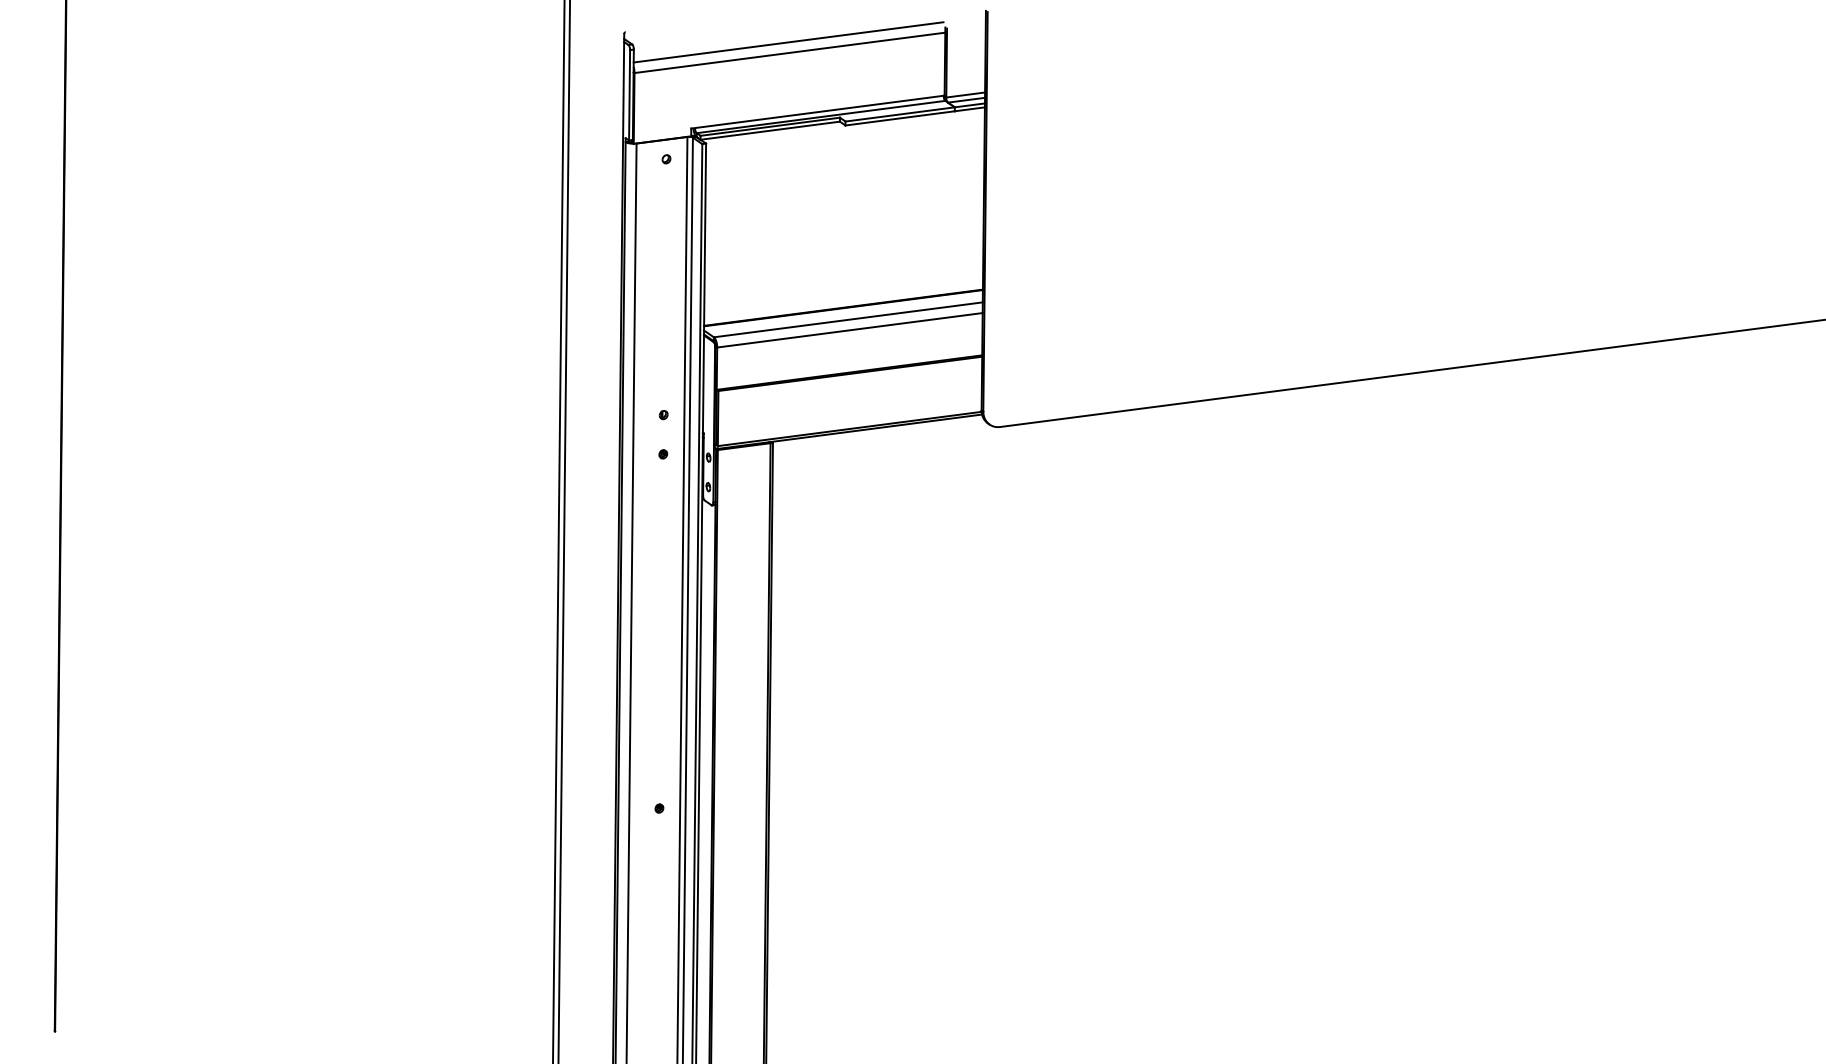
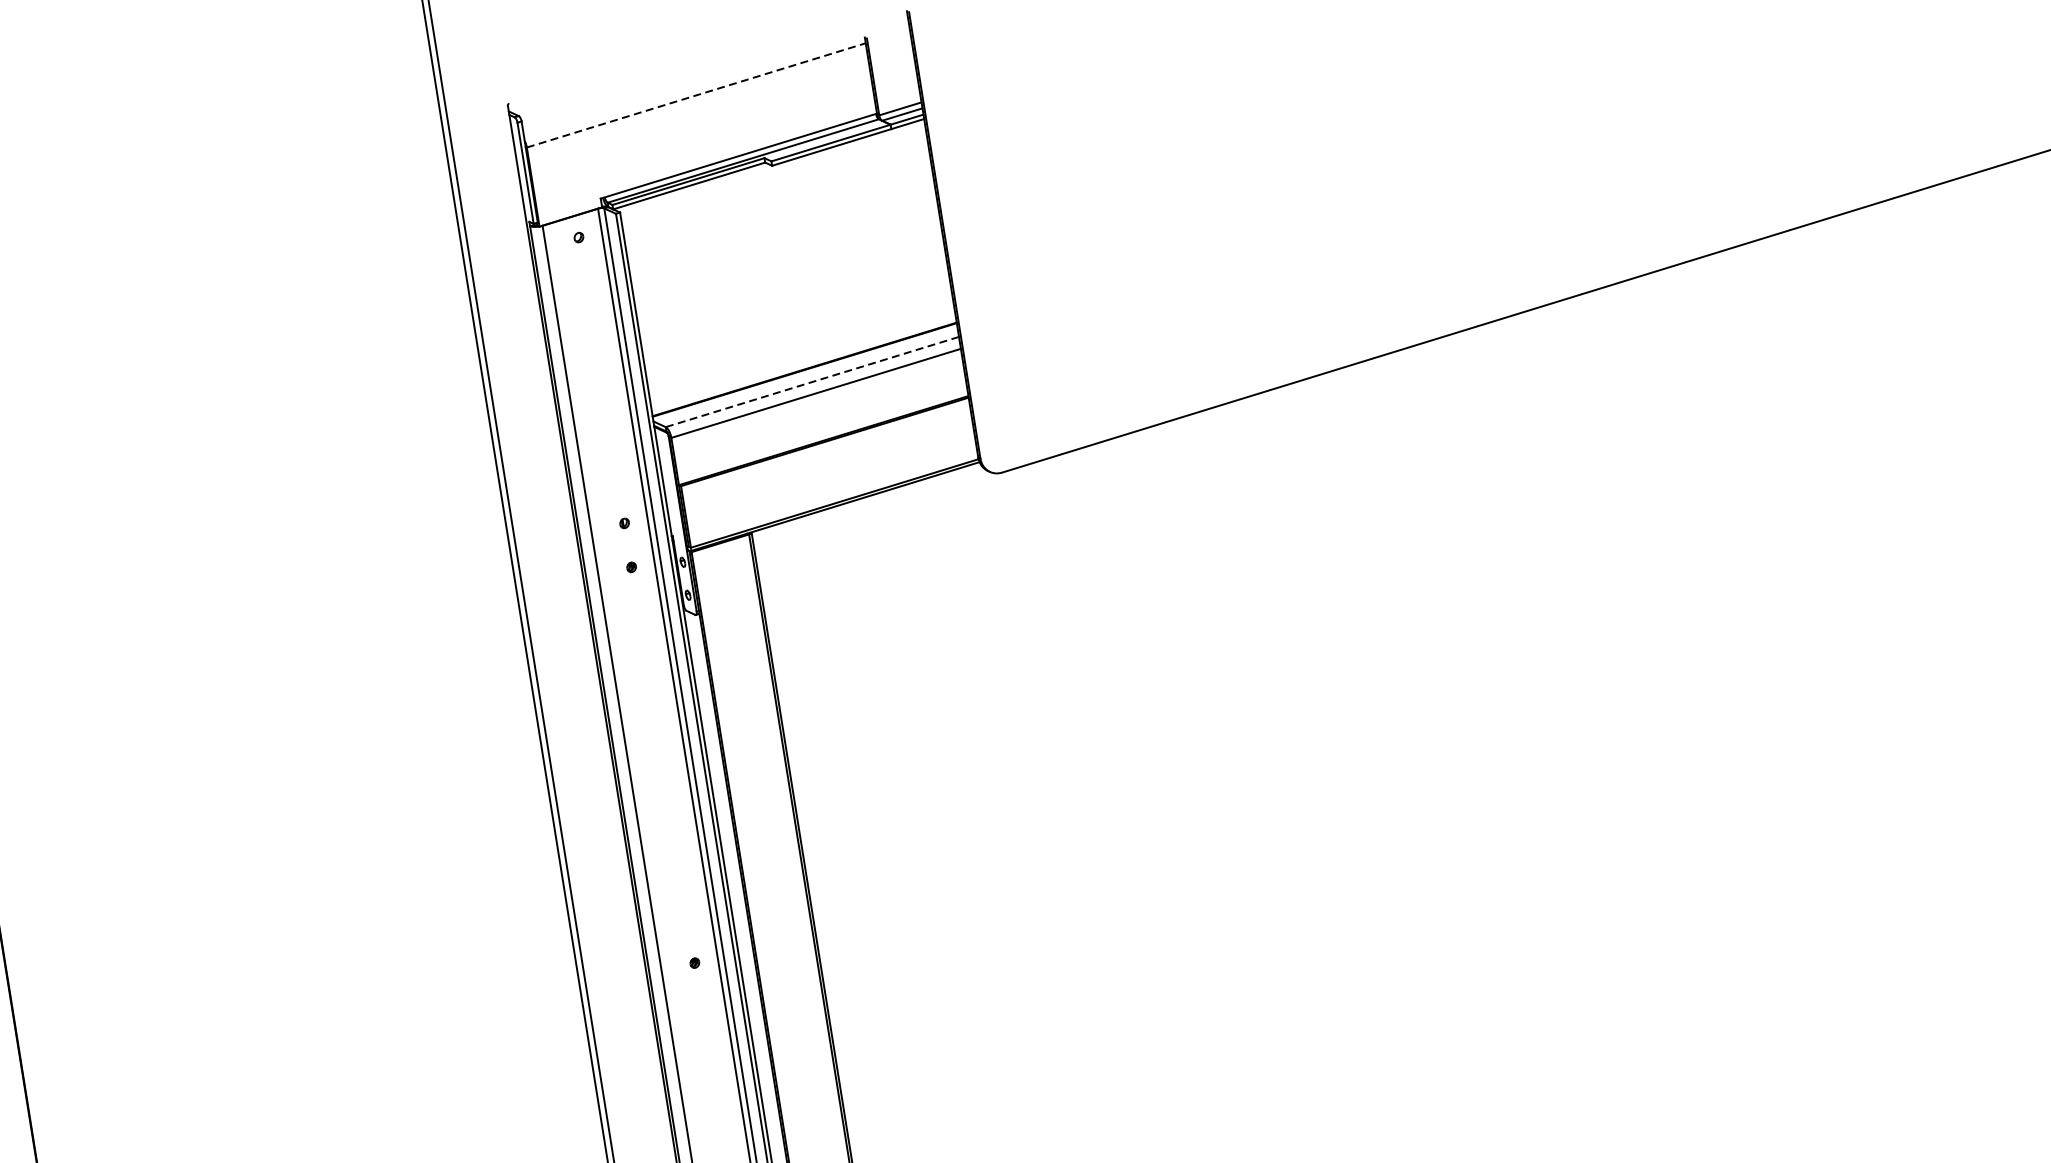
line: (788, 42) -> (692, 84), removed
line: (789, 52) -> (695, 95), solid -> dashed
line: (848, 319) -> (812, 381), solid -> dashed

